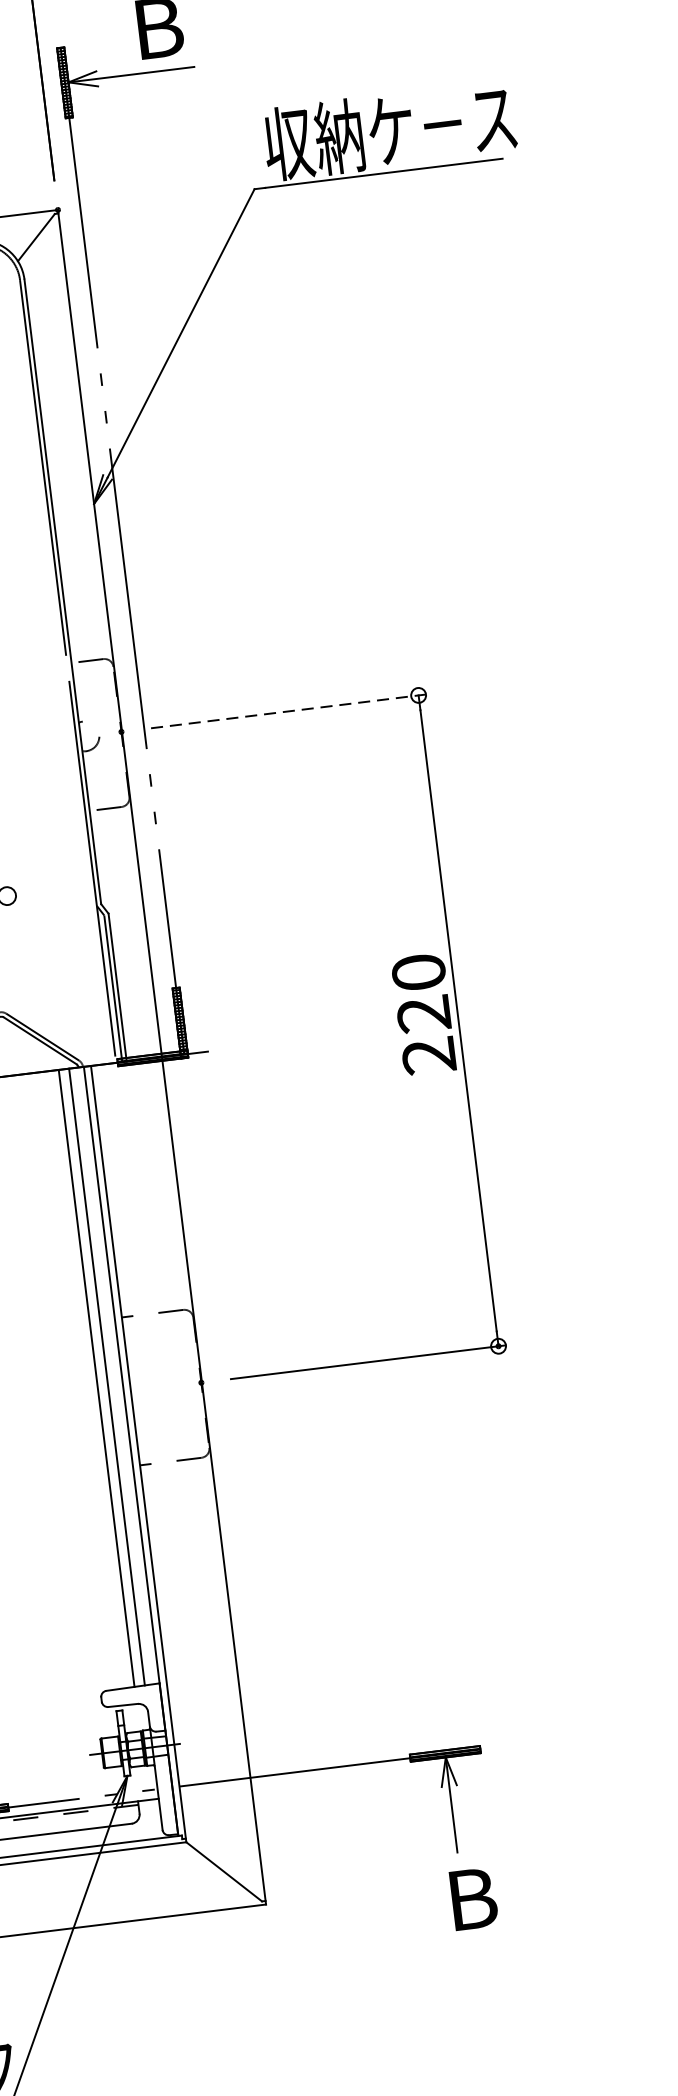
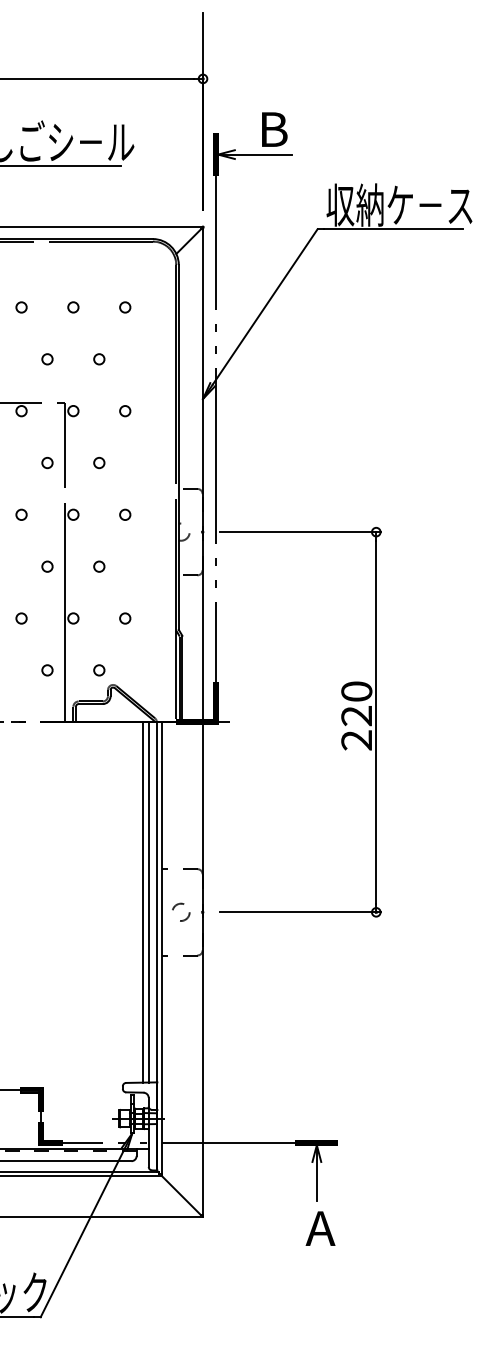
line: (289, 711) -> (300, 532), dashed -> solid
circle: (164, 1385) -> (181, 911), added
text: (469, 1899) -> (320, 1228), B -> A

